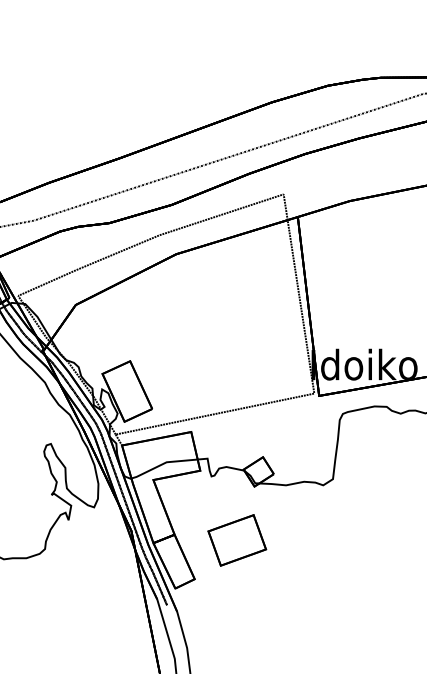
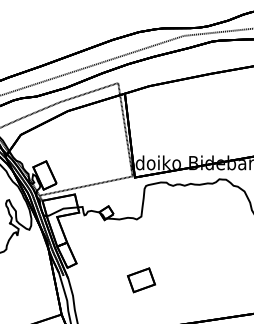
part: (237, 540) -> (141, 280), moved

